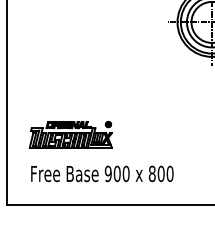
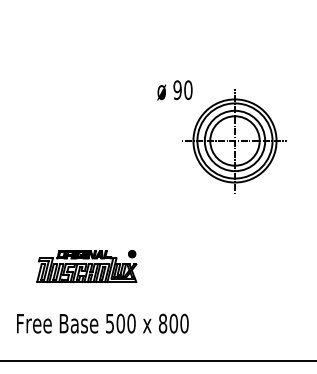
part: (70, 134) -> (86, 266), moved
text: (107, 173) -> (109, 323), 900 -> 500

